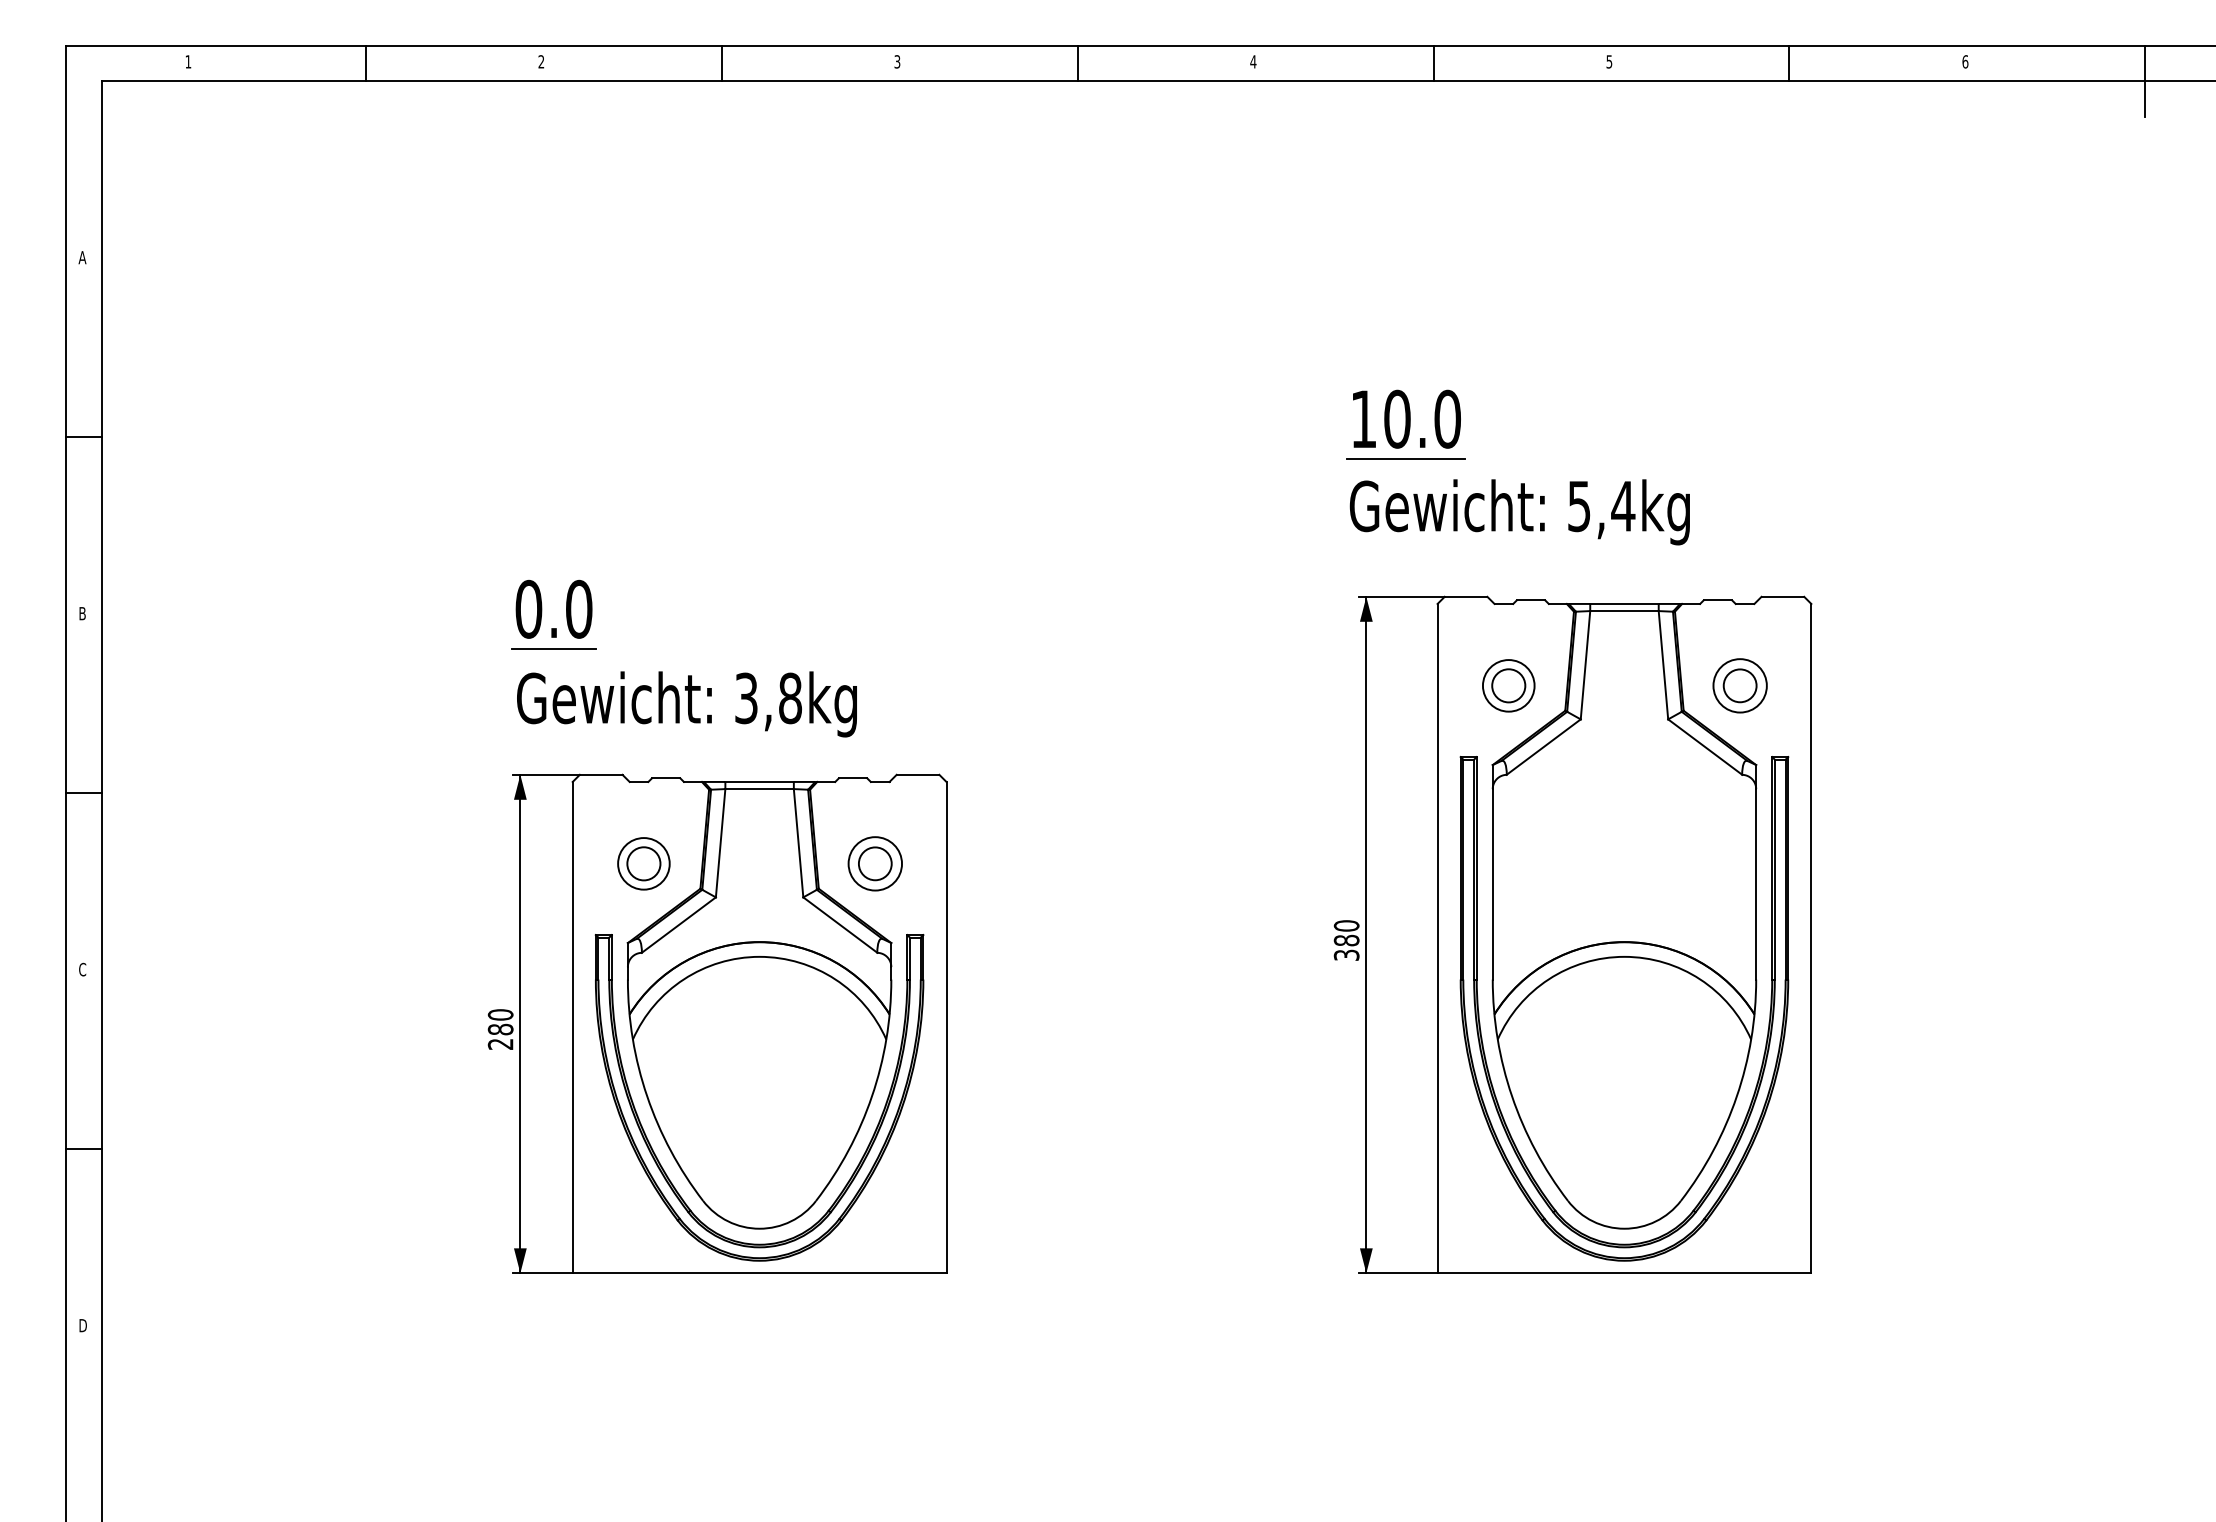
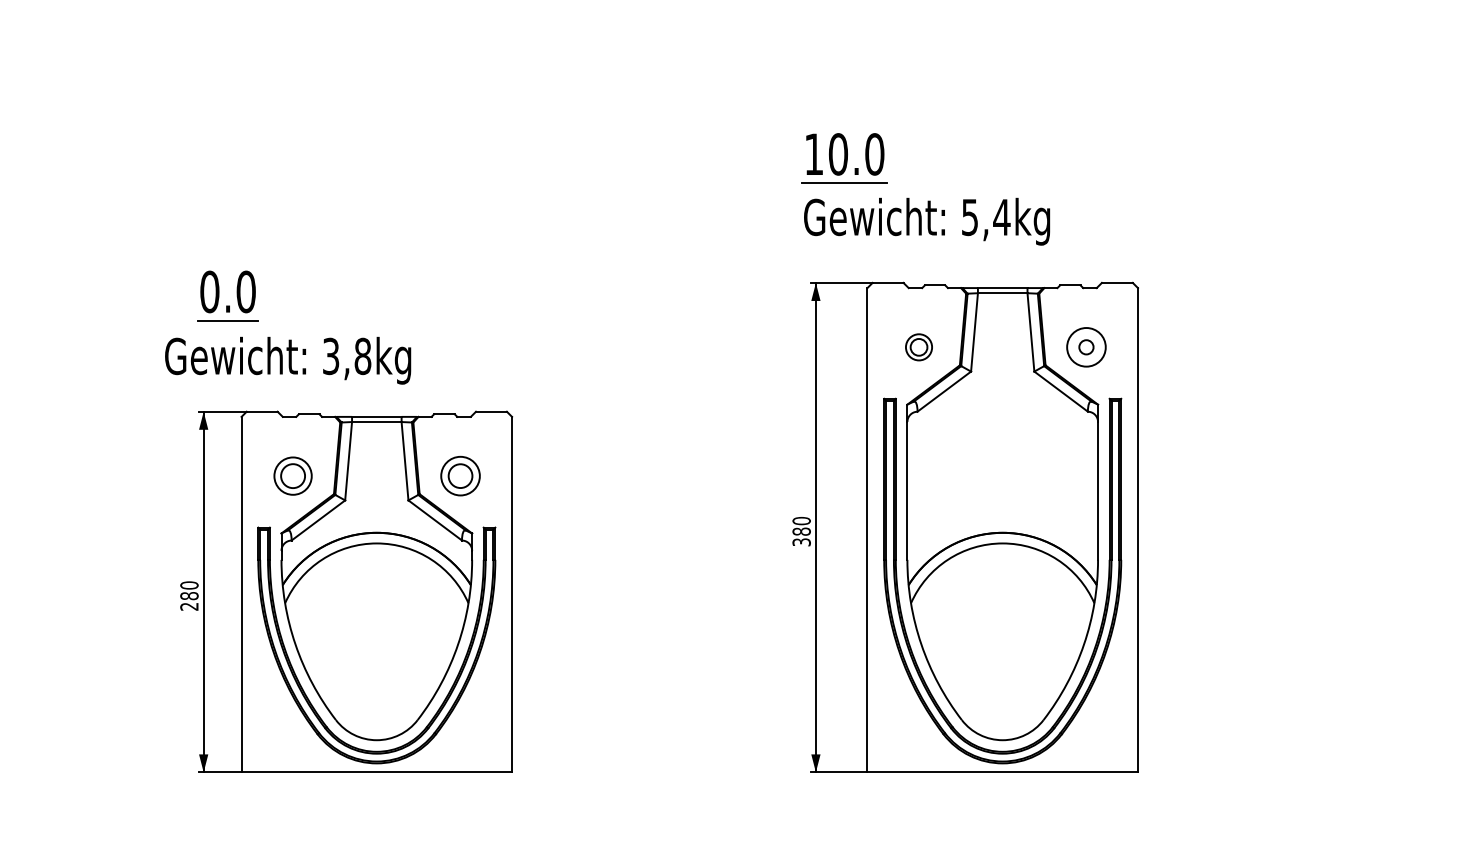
part: (1508, 685) -> (918, 347), size x0.7
circle: (1739, 685) -> (1085, 347), size x0.6
text: (686, 704) -> (287, 360), moved

